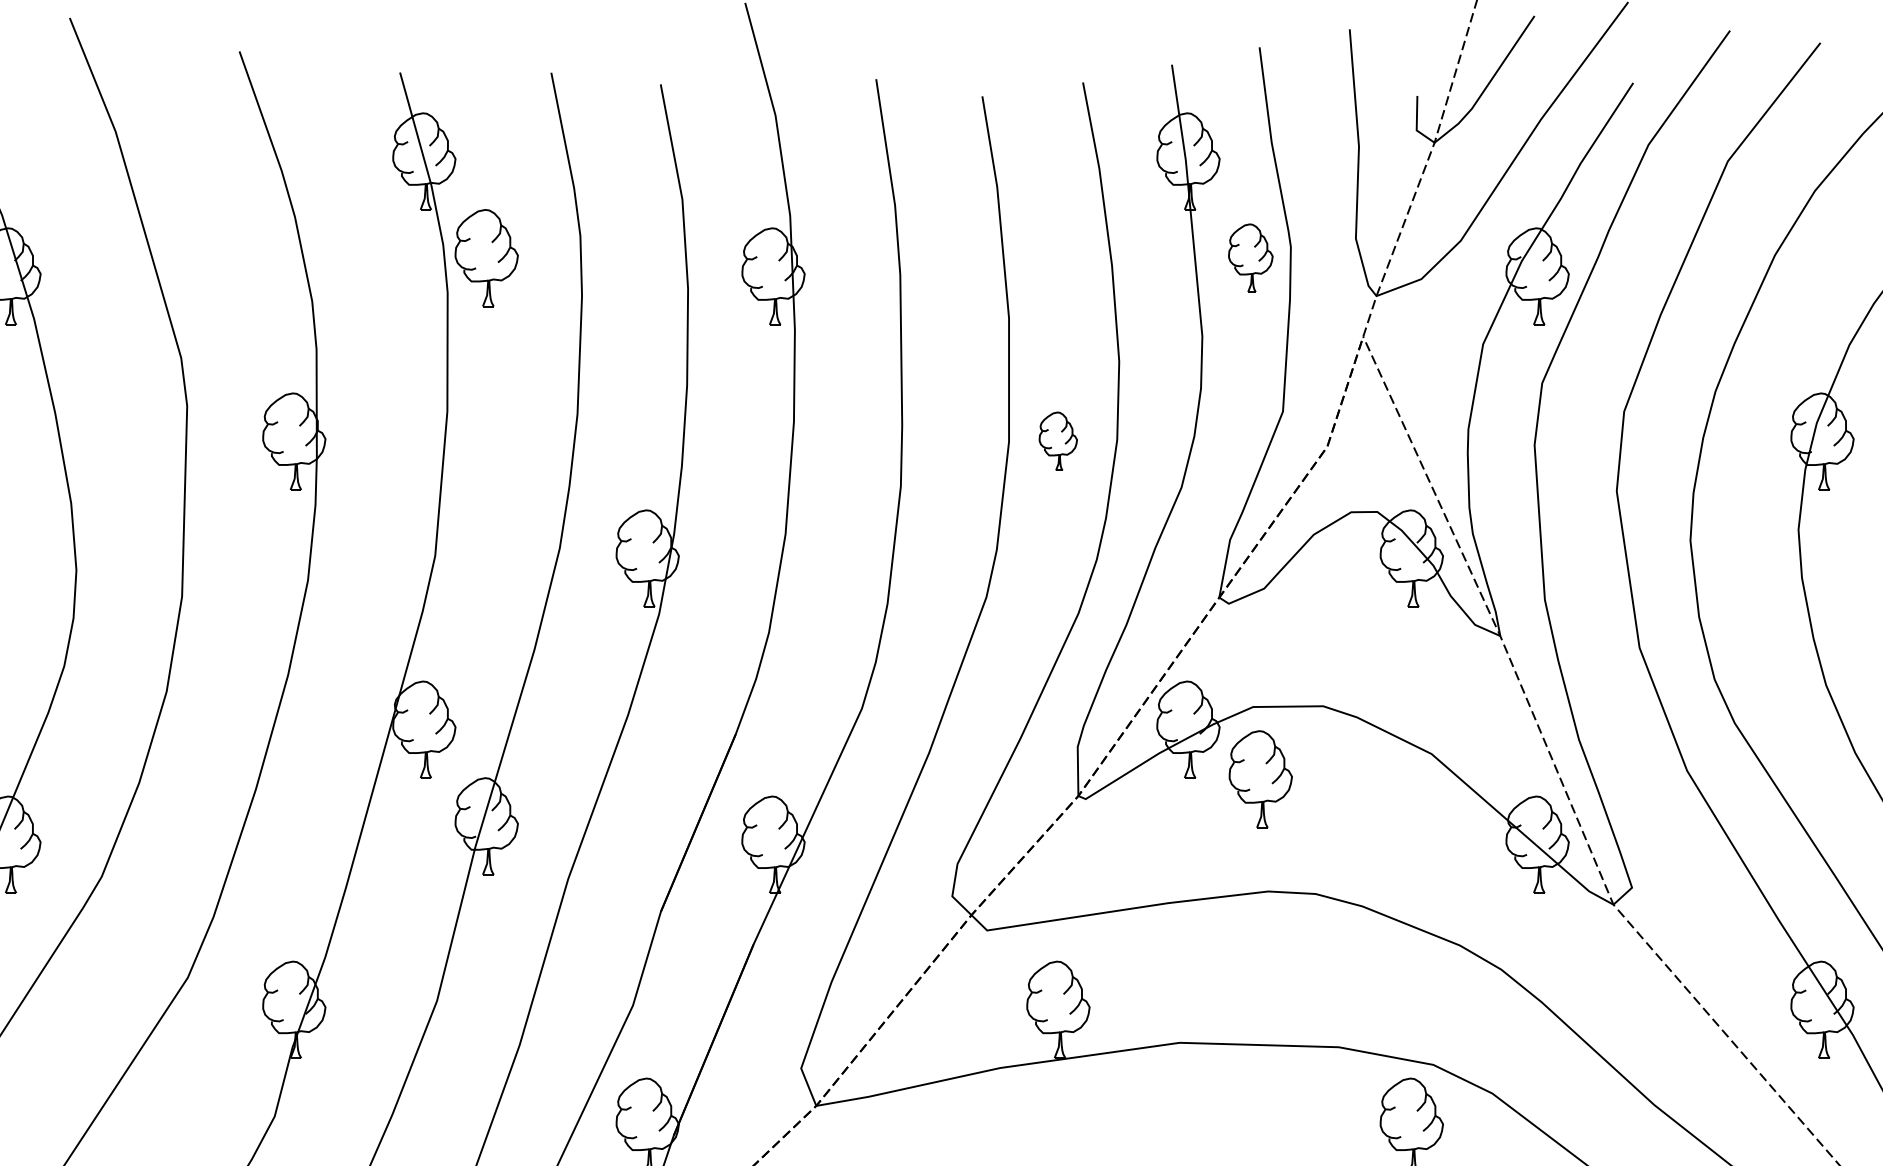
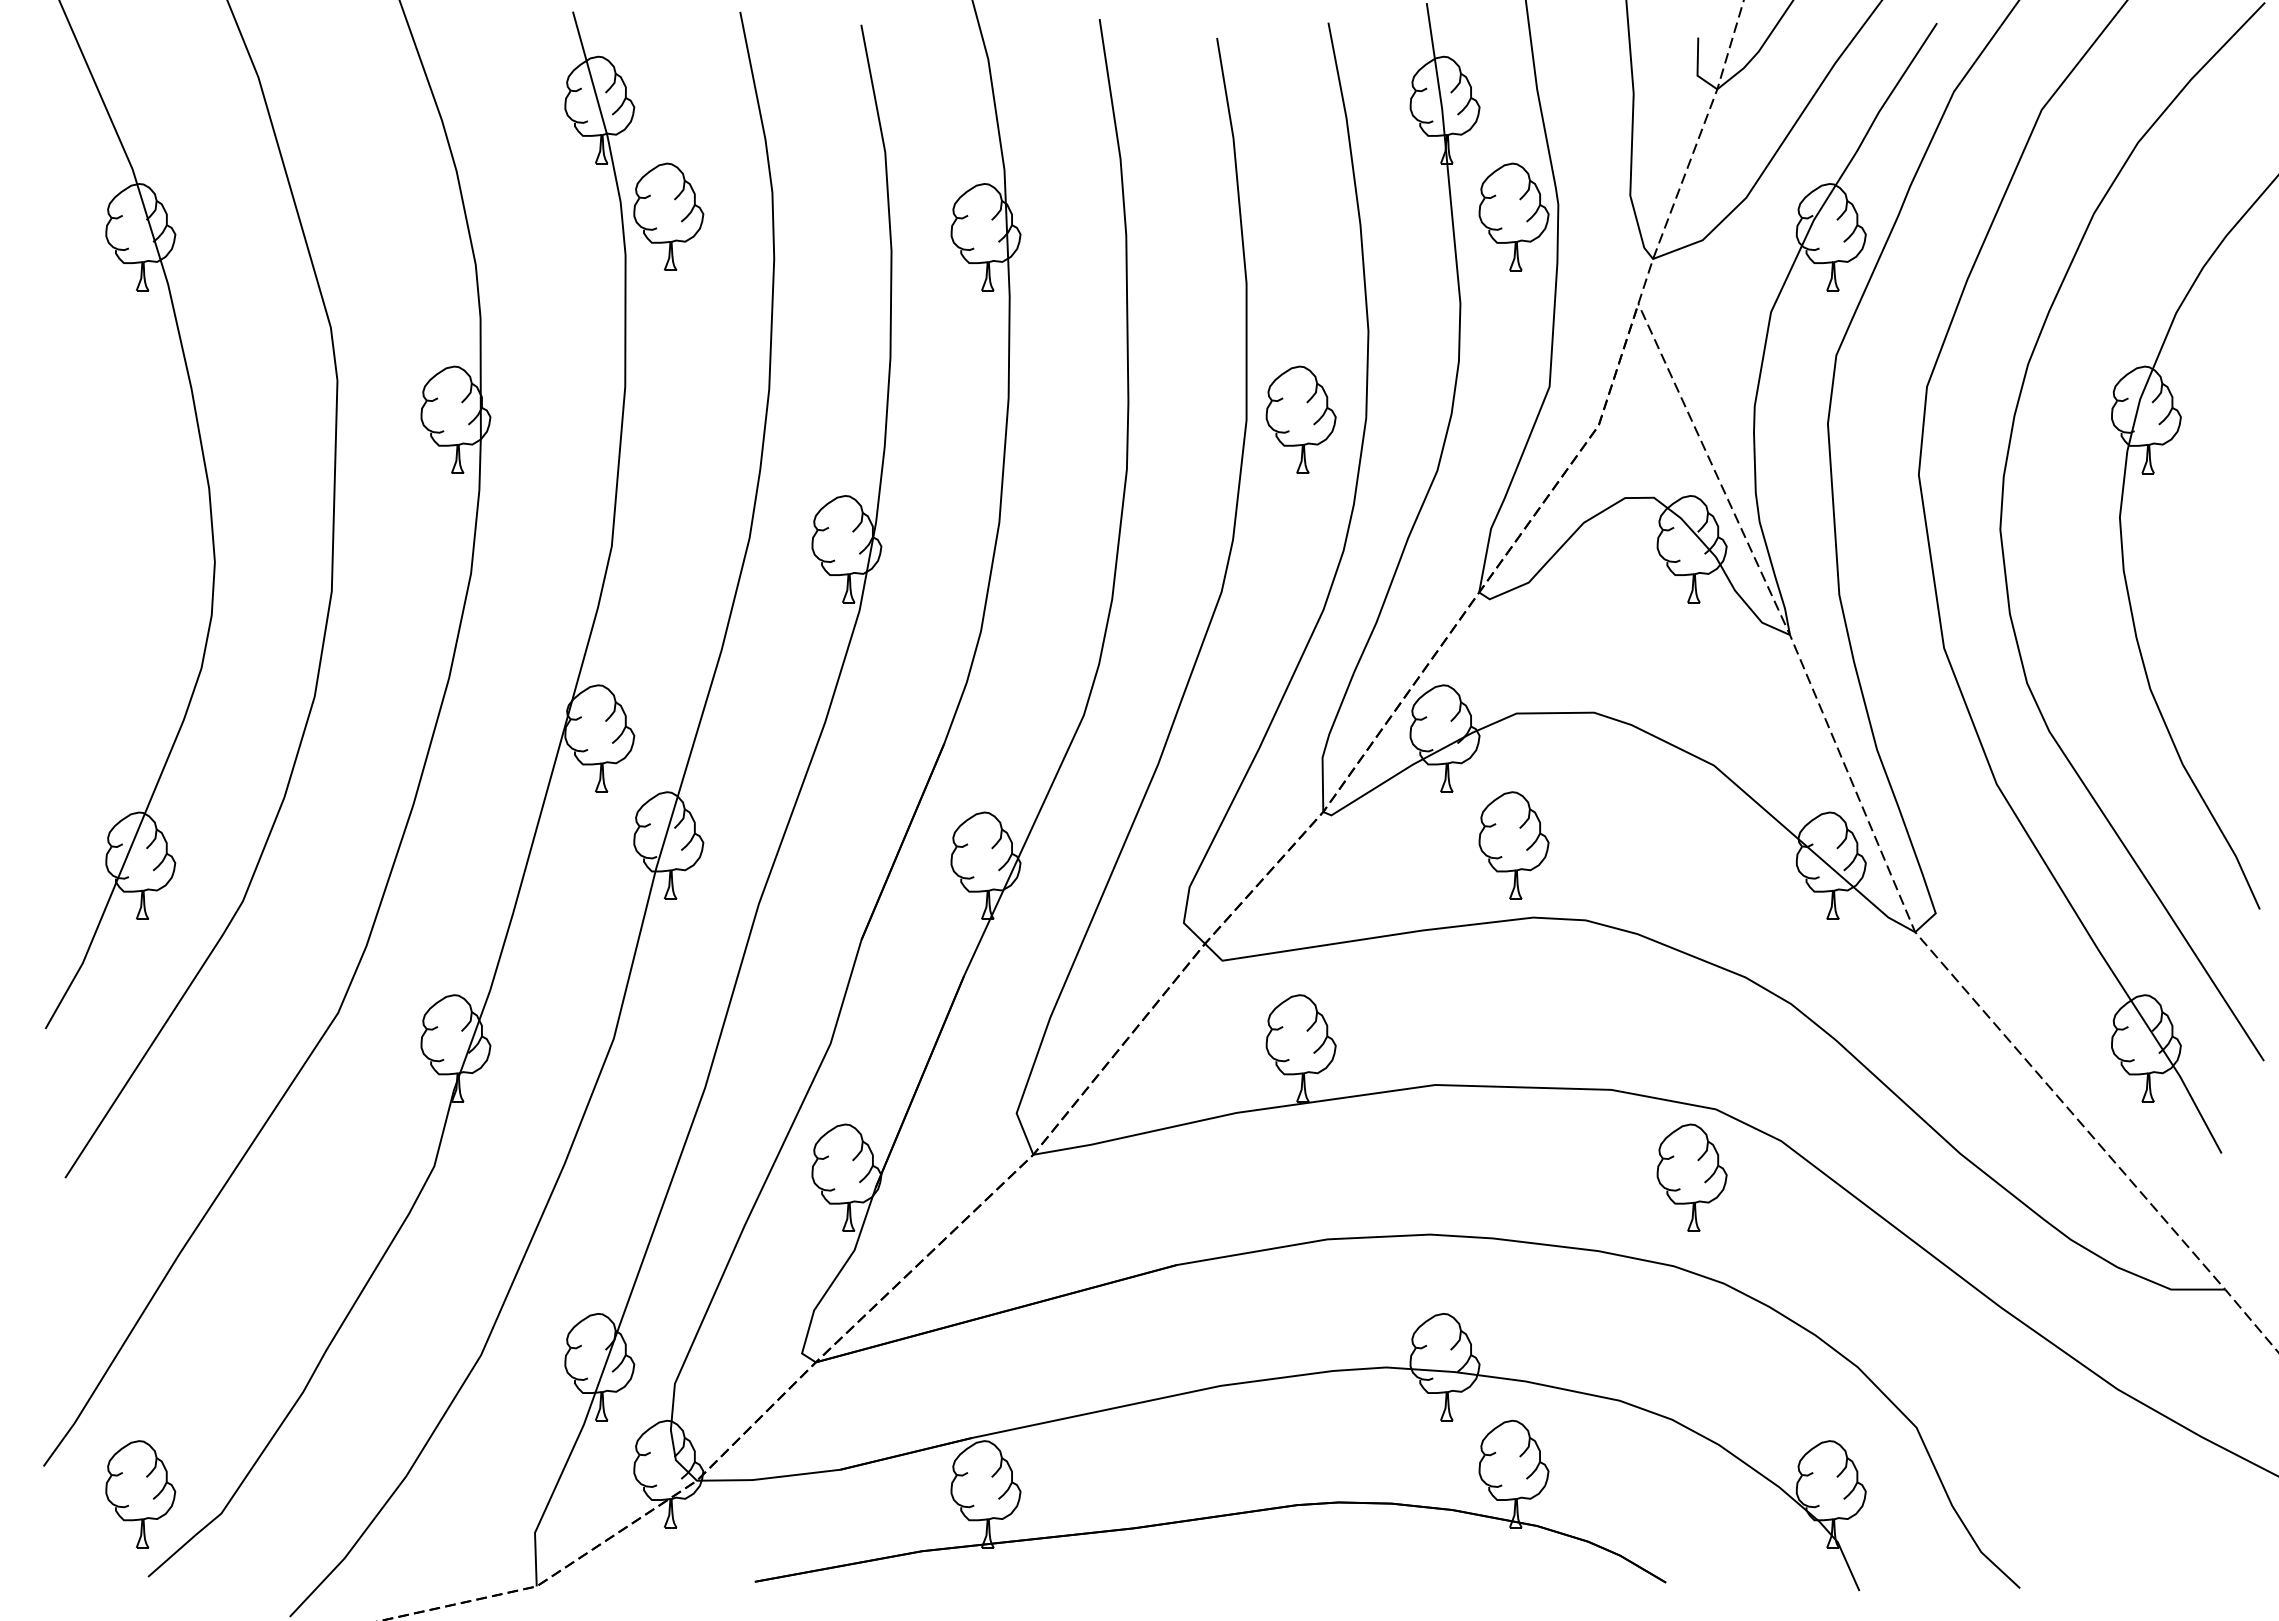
part: (1250, 257) -> (1513, 216), size x1.43
part: (1057, 441) -> (1300, 419), size x1.67
part: (1260, 779) -> (1513, 845), moved

